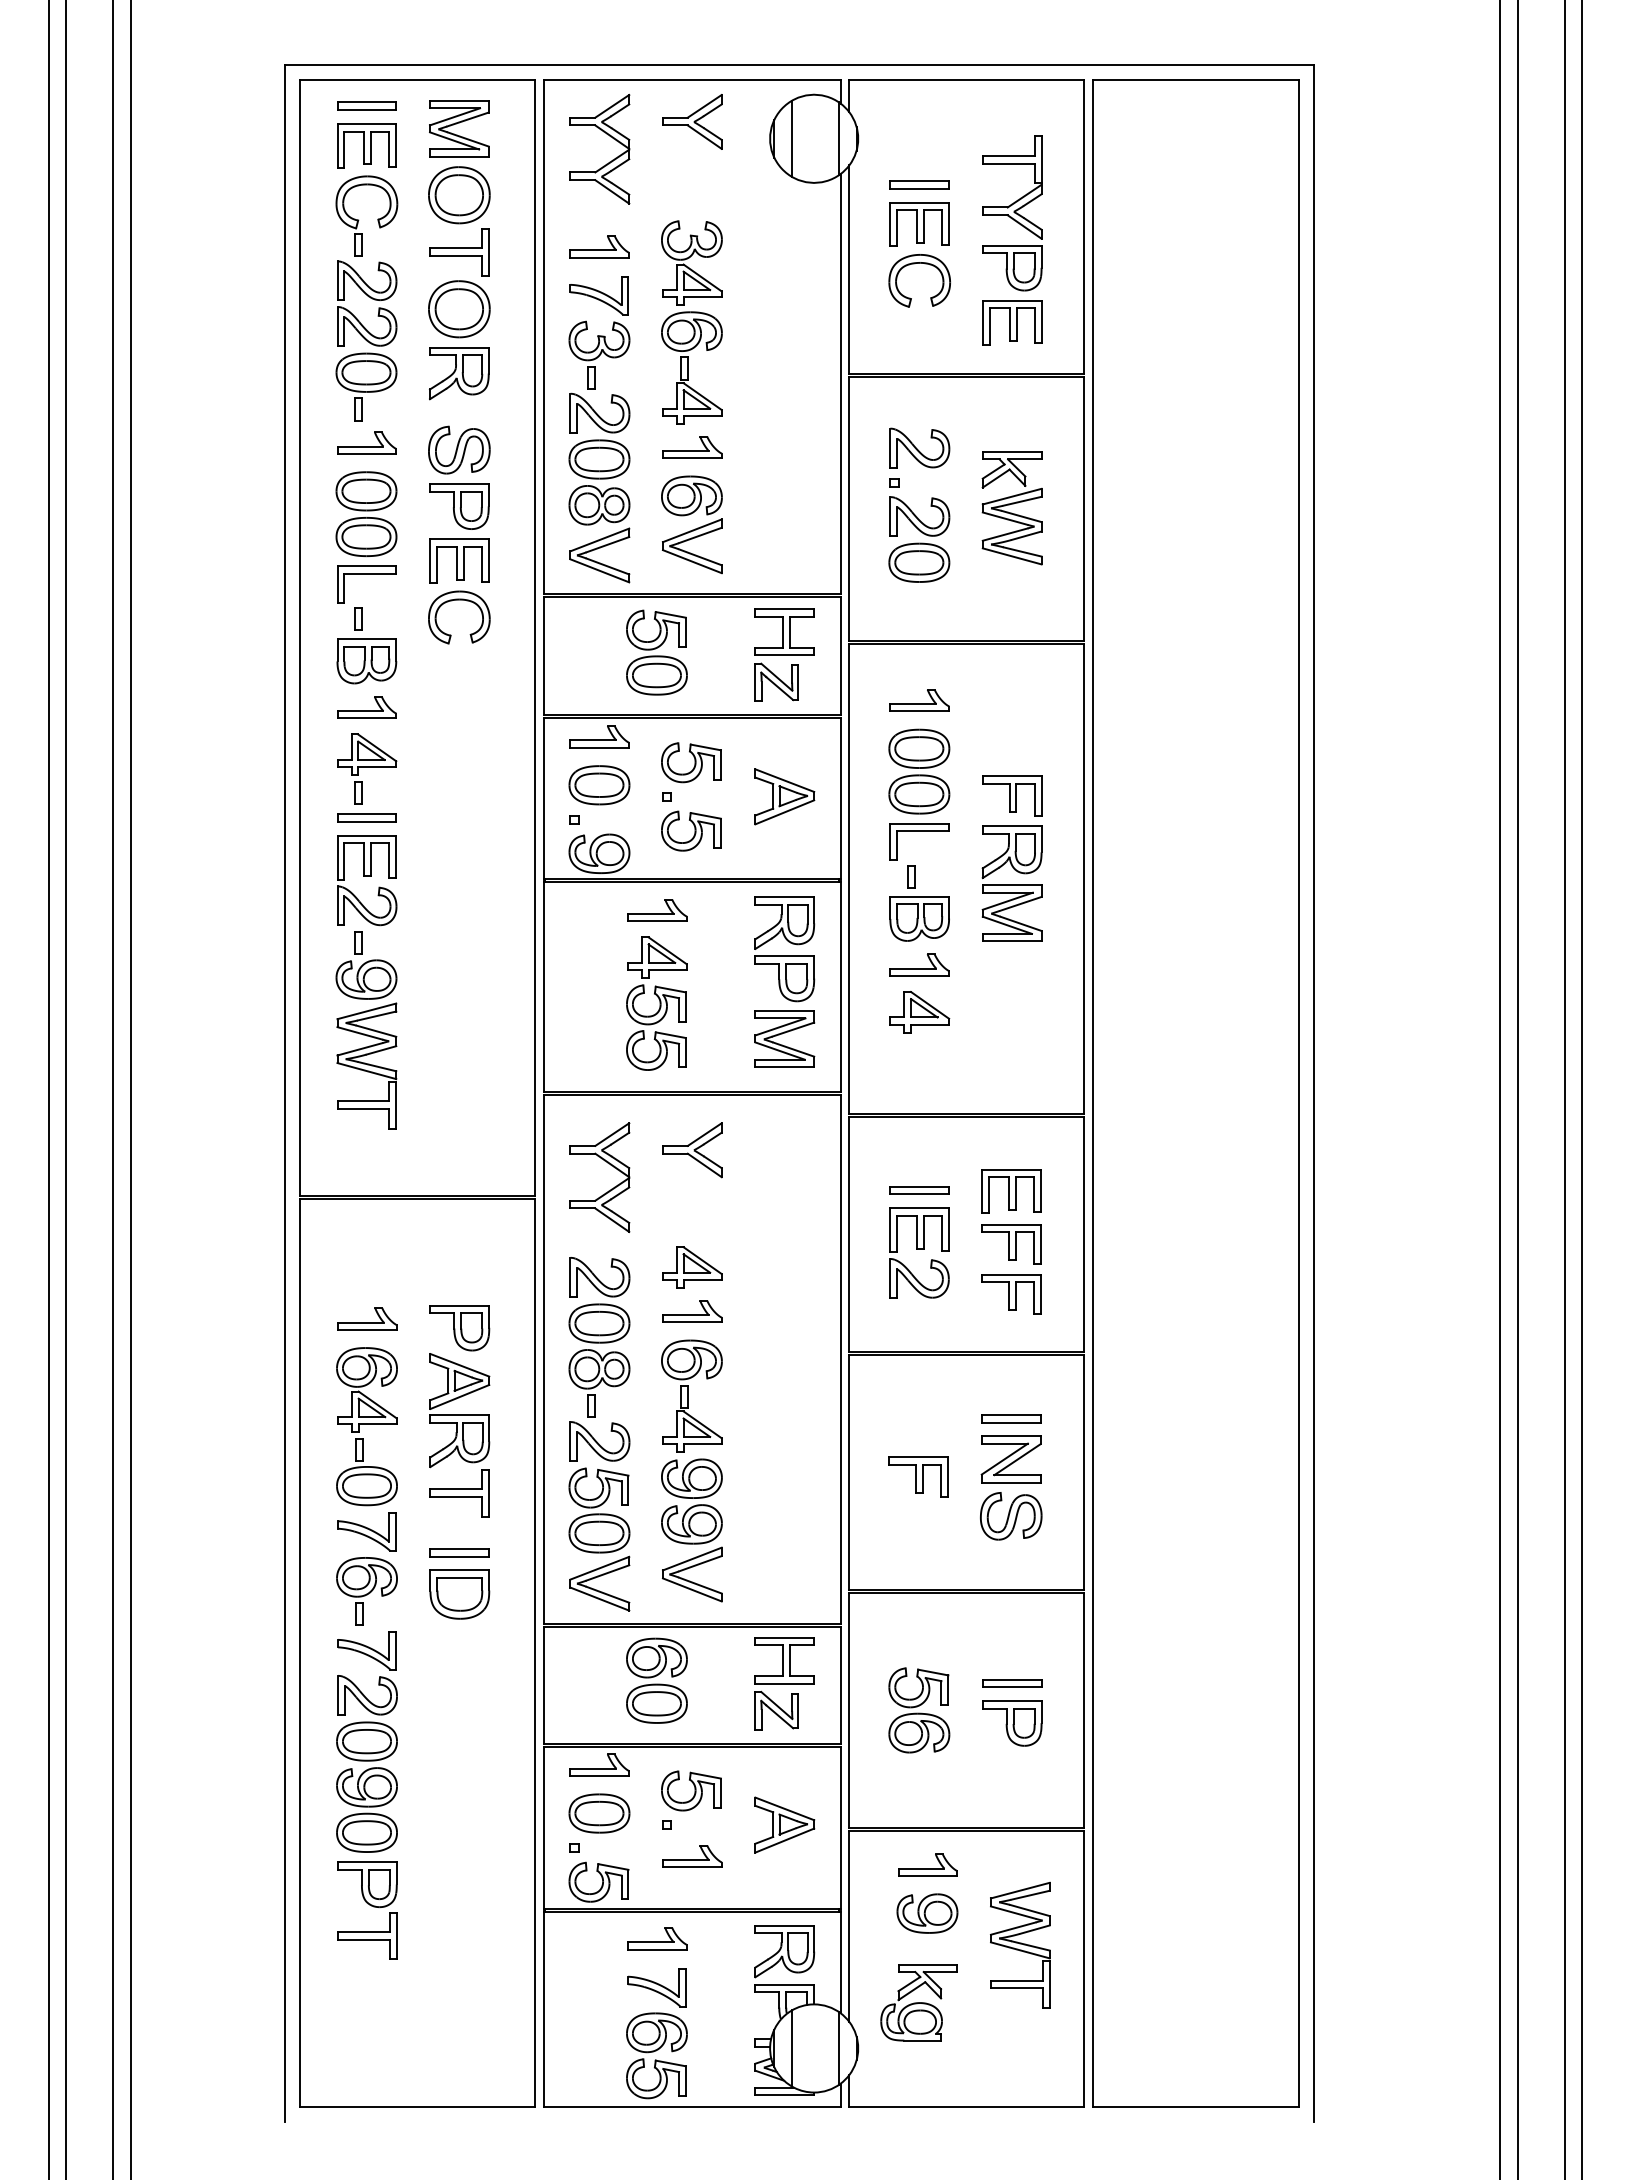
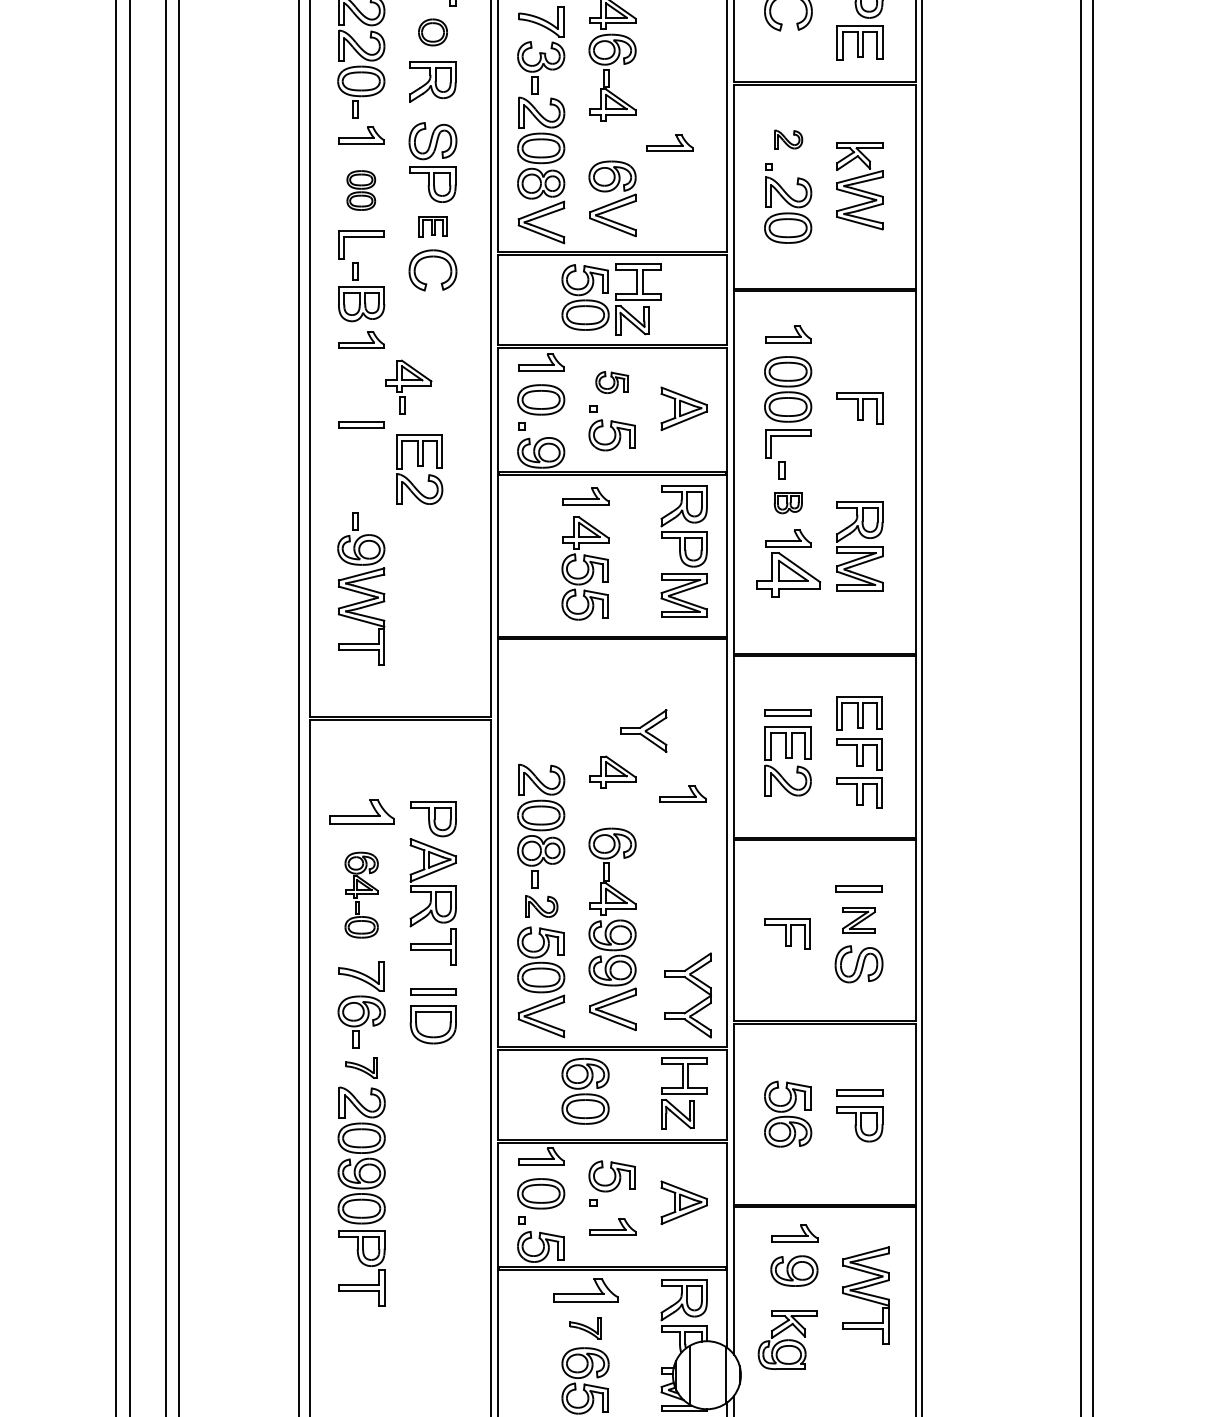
part: (459, 309) -> (433, 32), size x0.6
part: (692, 447) -> (670, 142), moved
part: (919, 447) -> (788, 139), size x0.6
part: (366, 513) -> (361, 190), size x0.6
part: (459, 560) -> (433, 226), size x0.6
part: (784, 654) -> (638, 298), moved
part: (691, 762) -> (612, 382), size x0.7
part: (367, 768) -> (409, 386), moved
part: (367, 880) -> (419, 469), moved
part: (1011, 883) -> (859, 546), moved
part: (919, 918) -> (788, 502), size x0.6
part: (919, 1012) -> (788, 575), size x1.4
part: (692, 1150) -> (643, 731), moved
part: (608, 1190) -> (694, 1005), moved
part: (692, 1311) -> (683, 793), moved
part: (367, 1318) -> (362, 811), size x1.4
part: (366, 1426) -> (361, 895), size x0.7
part: (599, 1441) -> (541, 906), size x0.7
part: (1010, 1459) -> (858, 920), size x0.7
part: (366, 1650) -> (361, 1067), size x0.7
part: (657, 1938) -> (585, 1290), size x1.4
part: (656, 1987) -> (585, 1328), size x0.7

